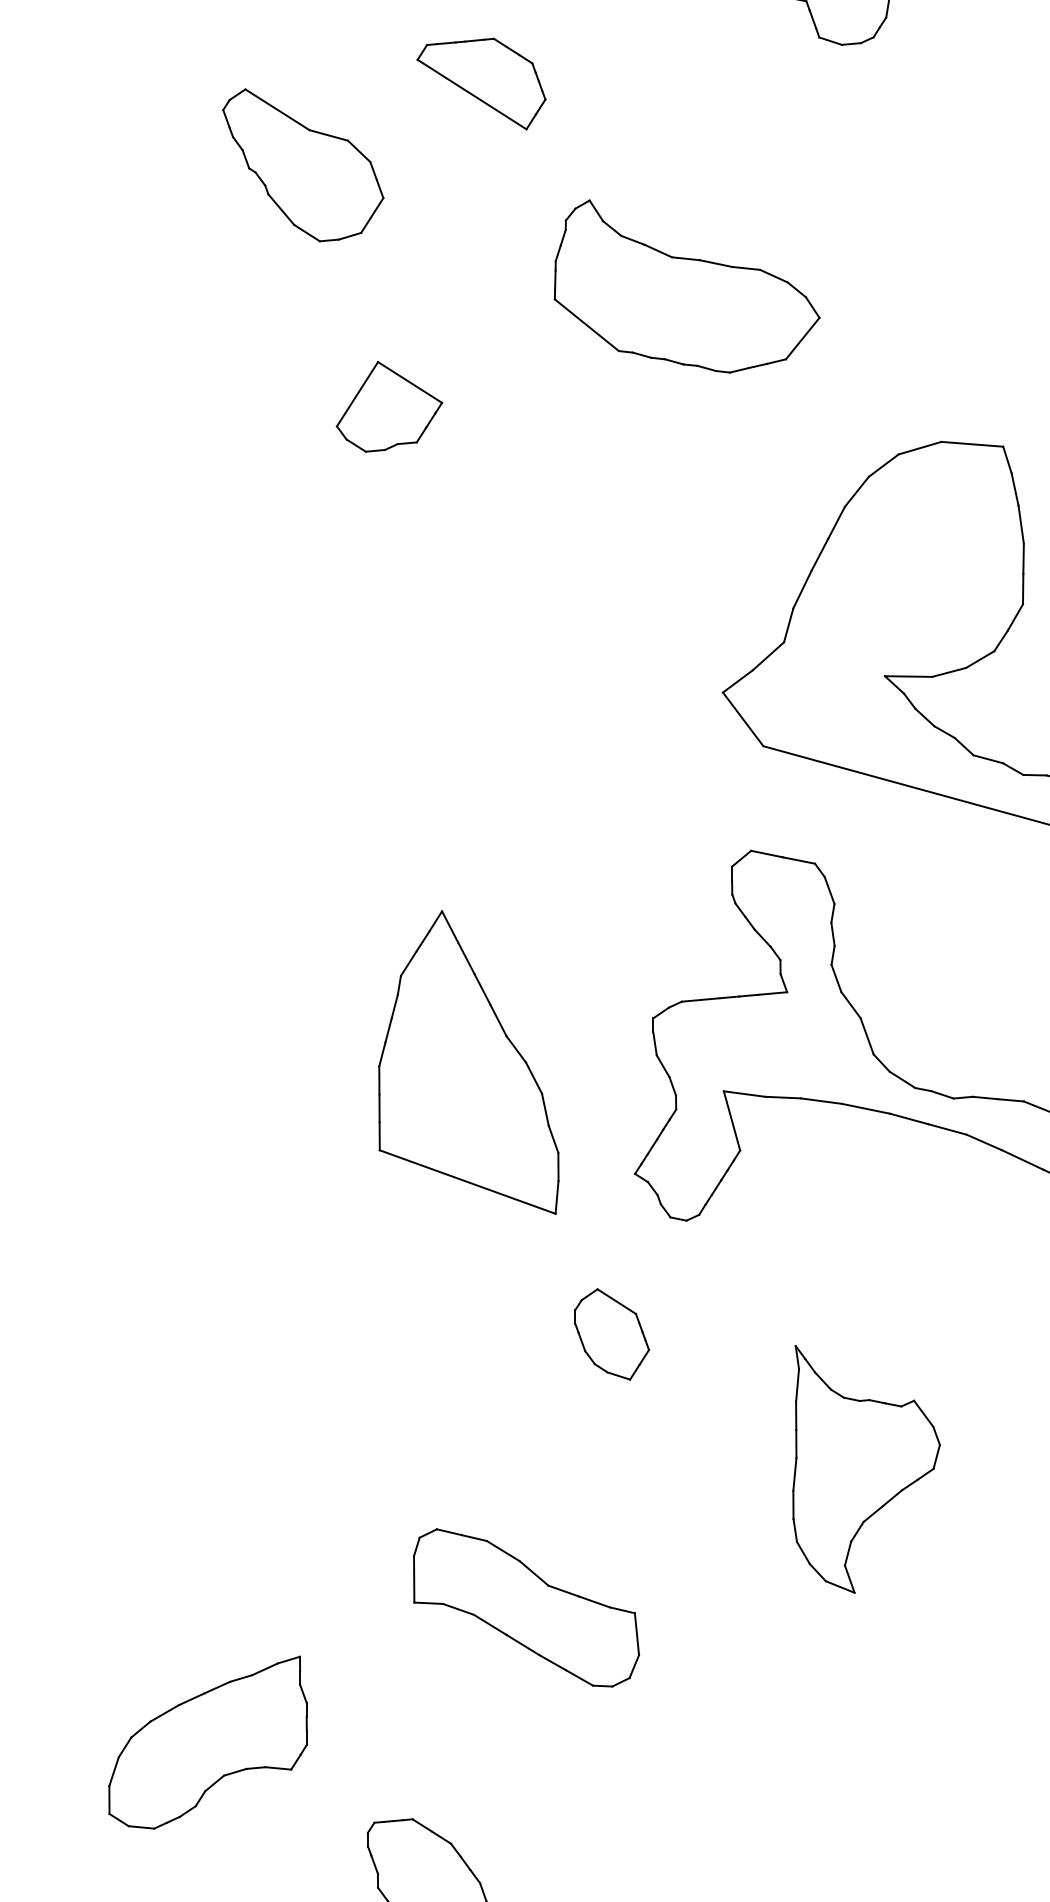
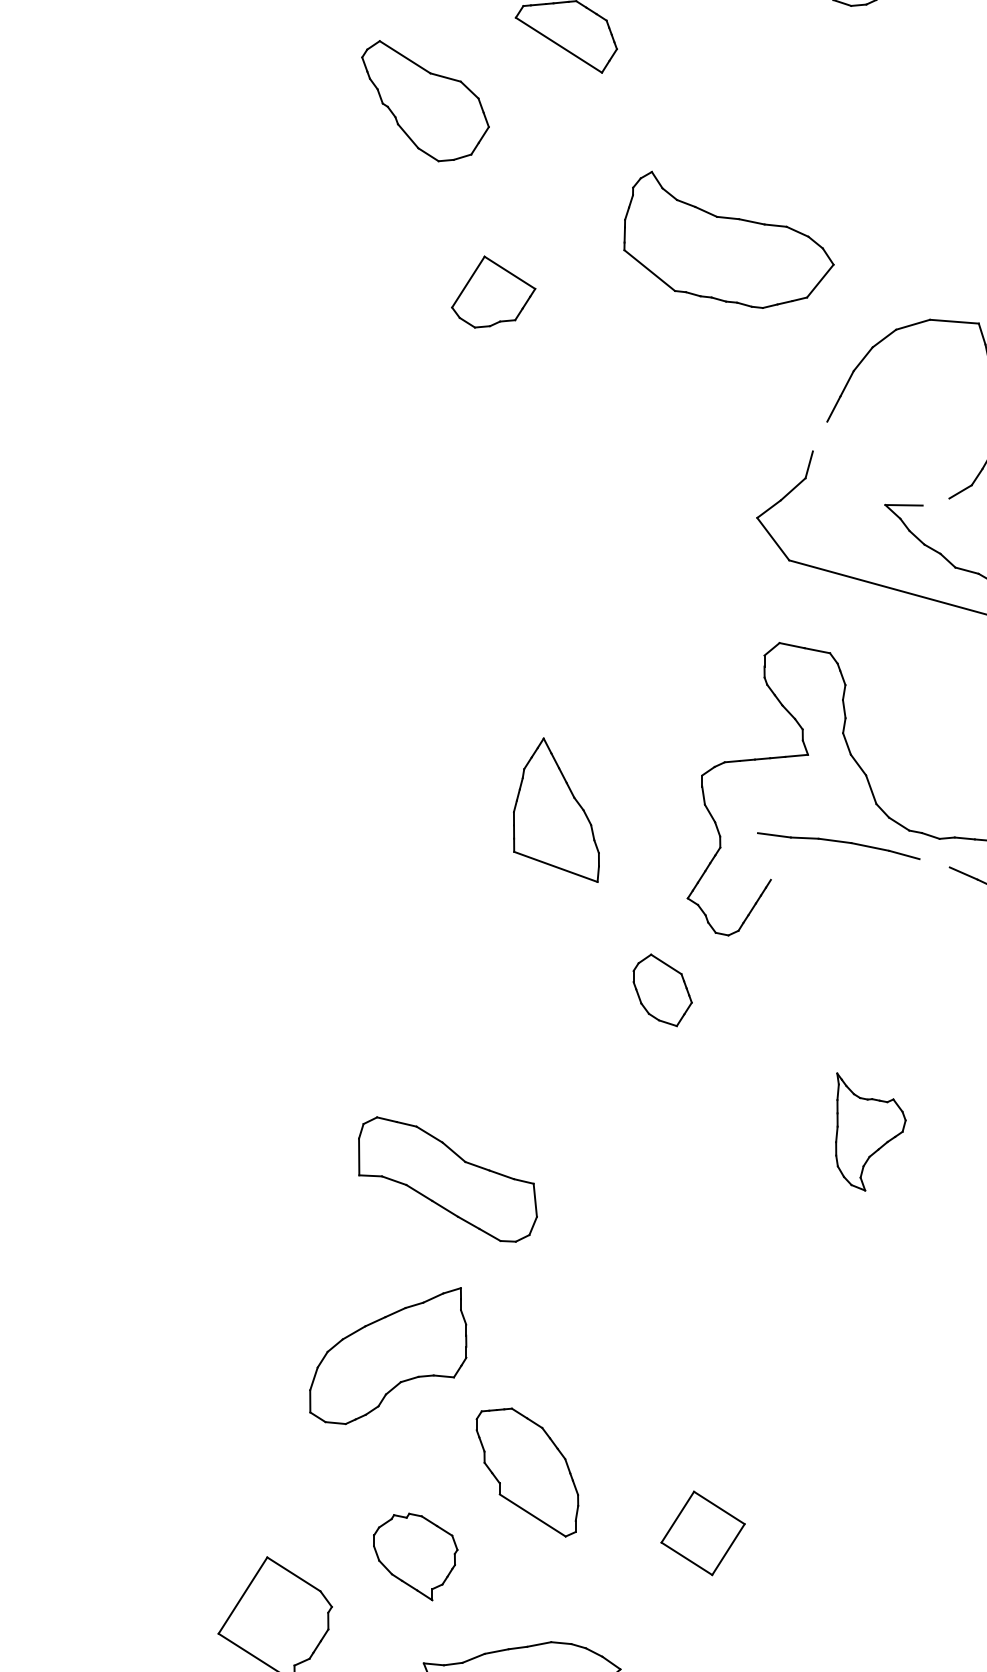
part: (686, 285) -> (728, 239), moved
line: (801, 589) -> (819, 436), removed
line: (948, 671) -> (935, 501), removed
part: (468, 1061) -> (556, 809), size x0.6
line: (730, 1120) -> (763, 856), removed
line: (947, 1129) -> (934, 863), removed
part: (611, 1334) -> (662, 990), moved
part: (866, 1468) -> (870, 1131), size x0.6
part: (525, 1607) -> (447, 1179), moved
part: (208, 1743) -> (388, 1356), moved

